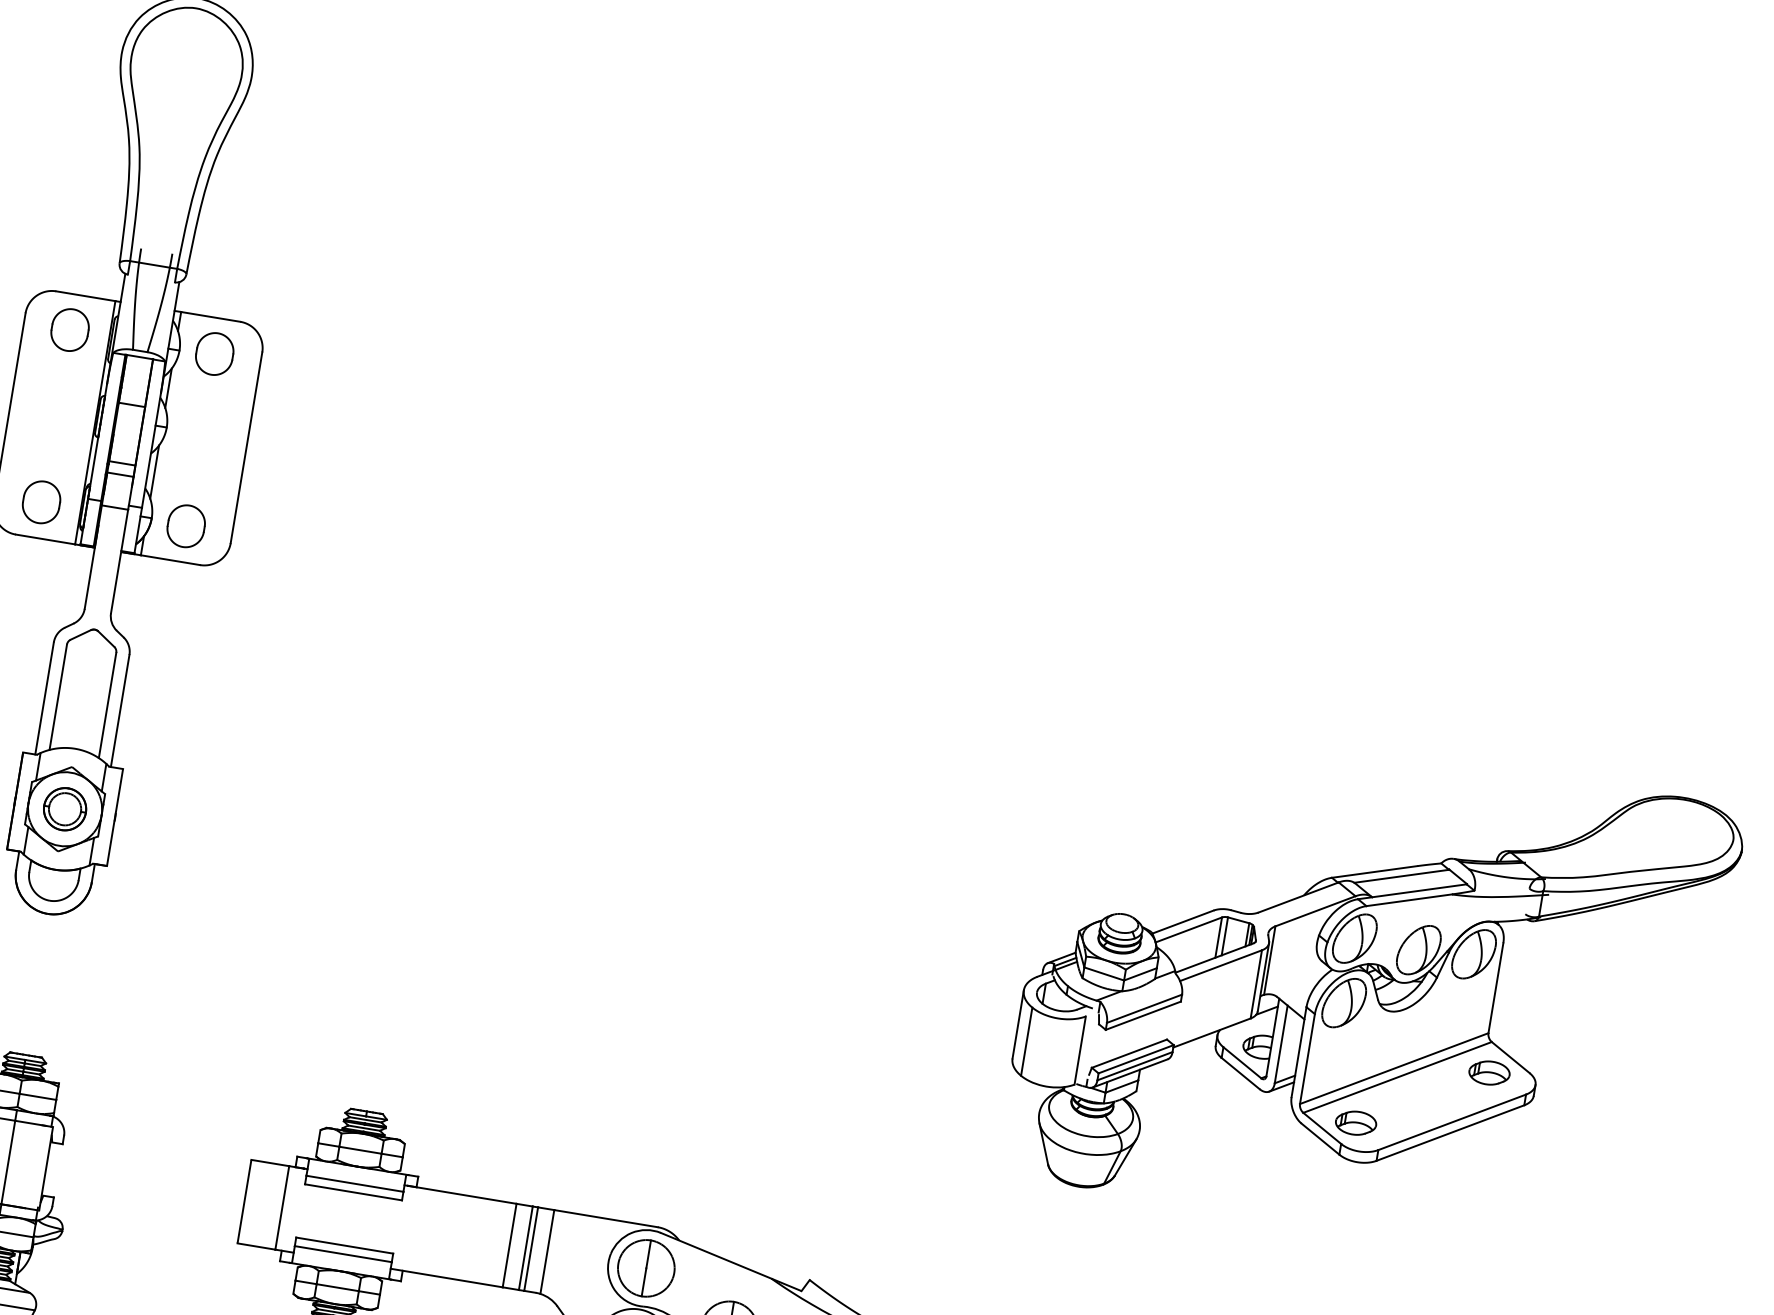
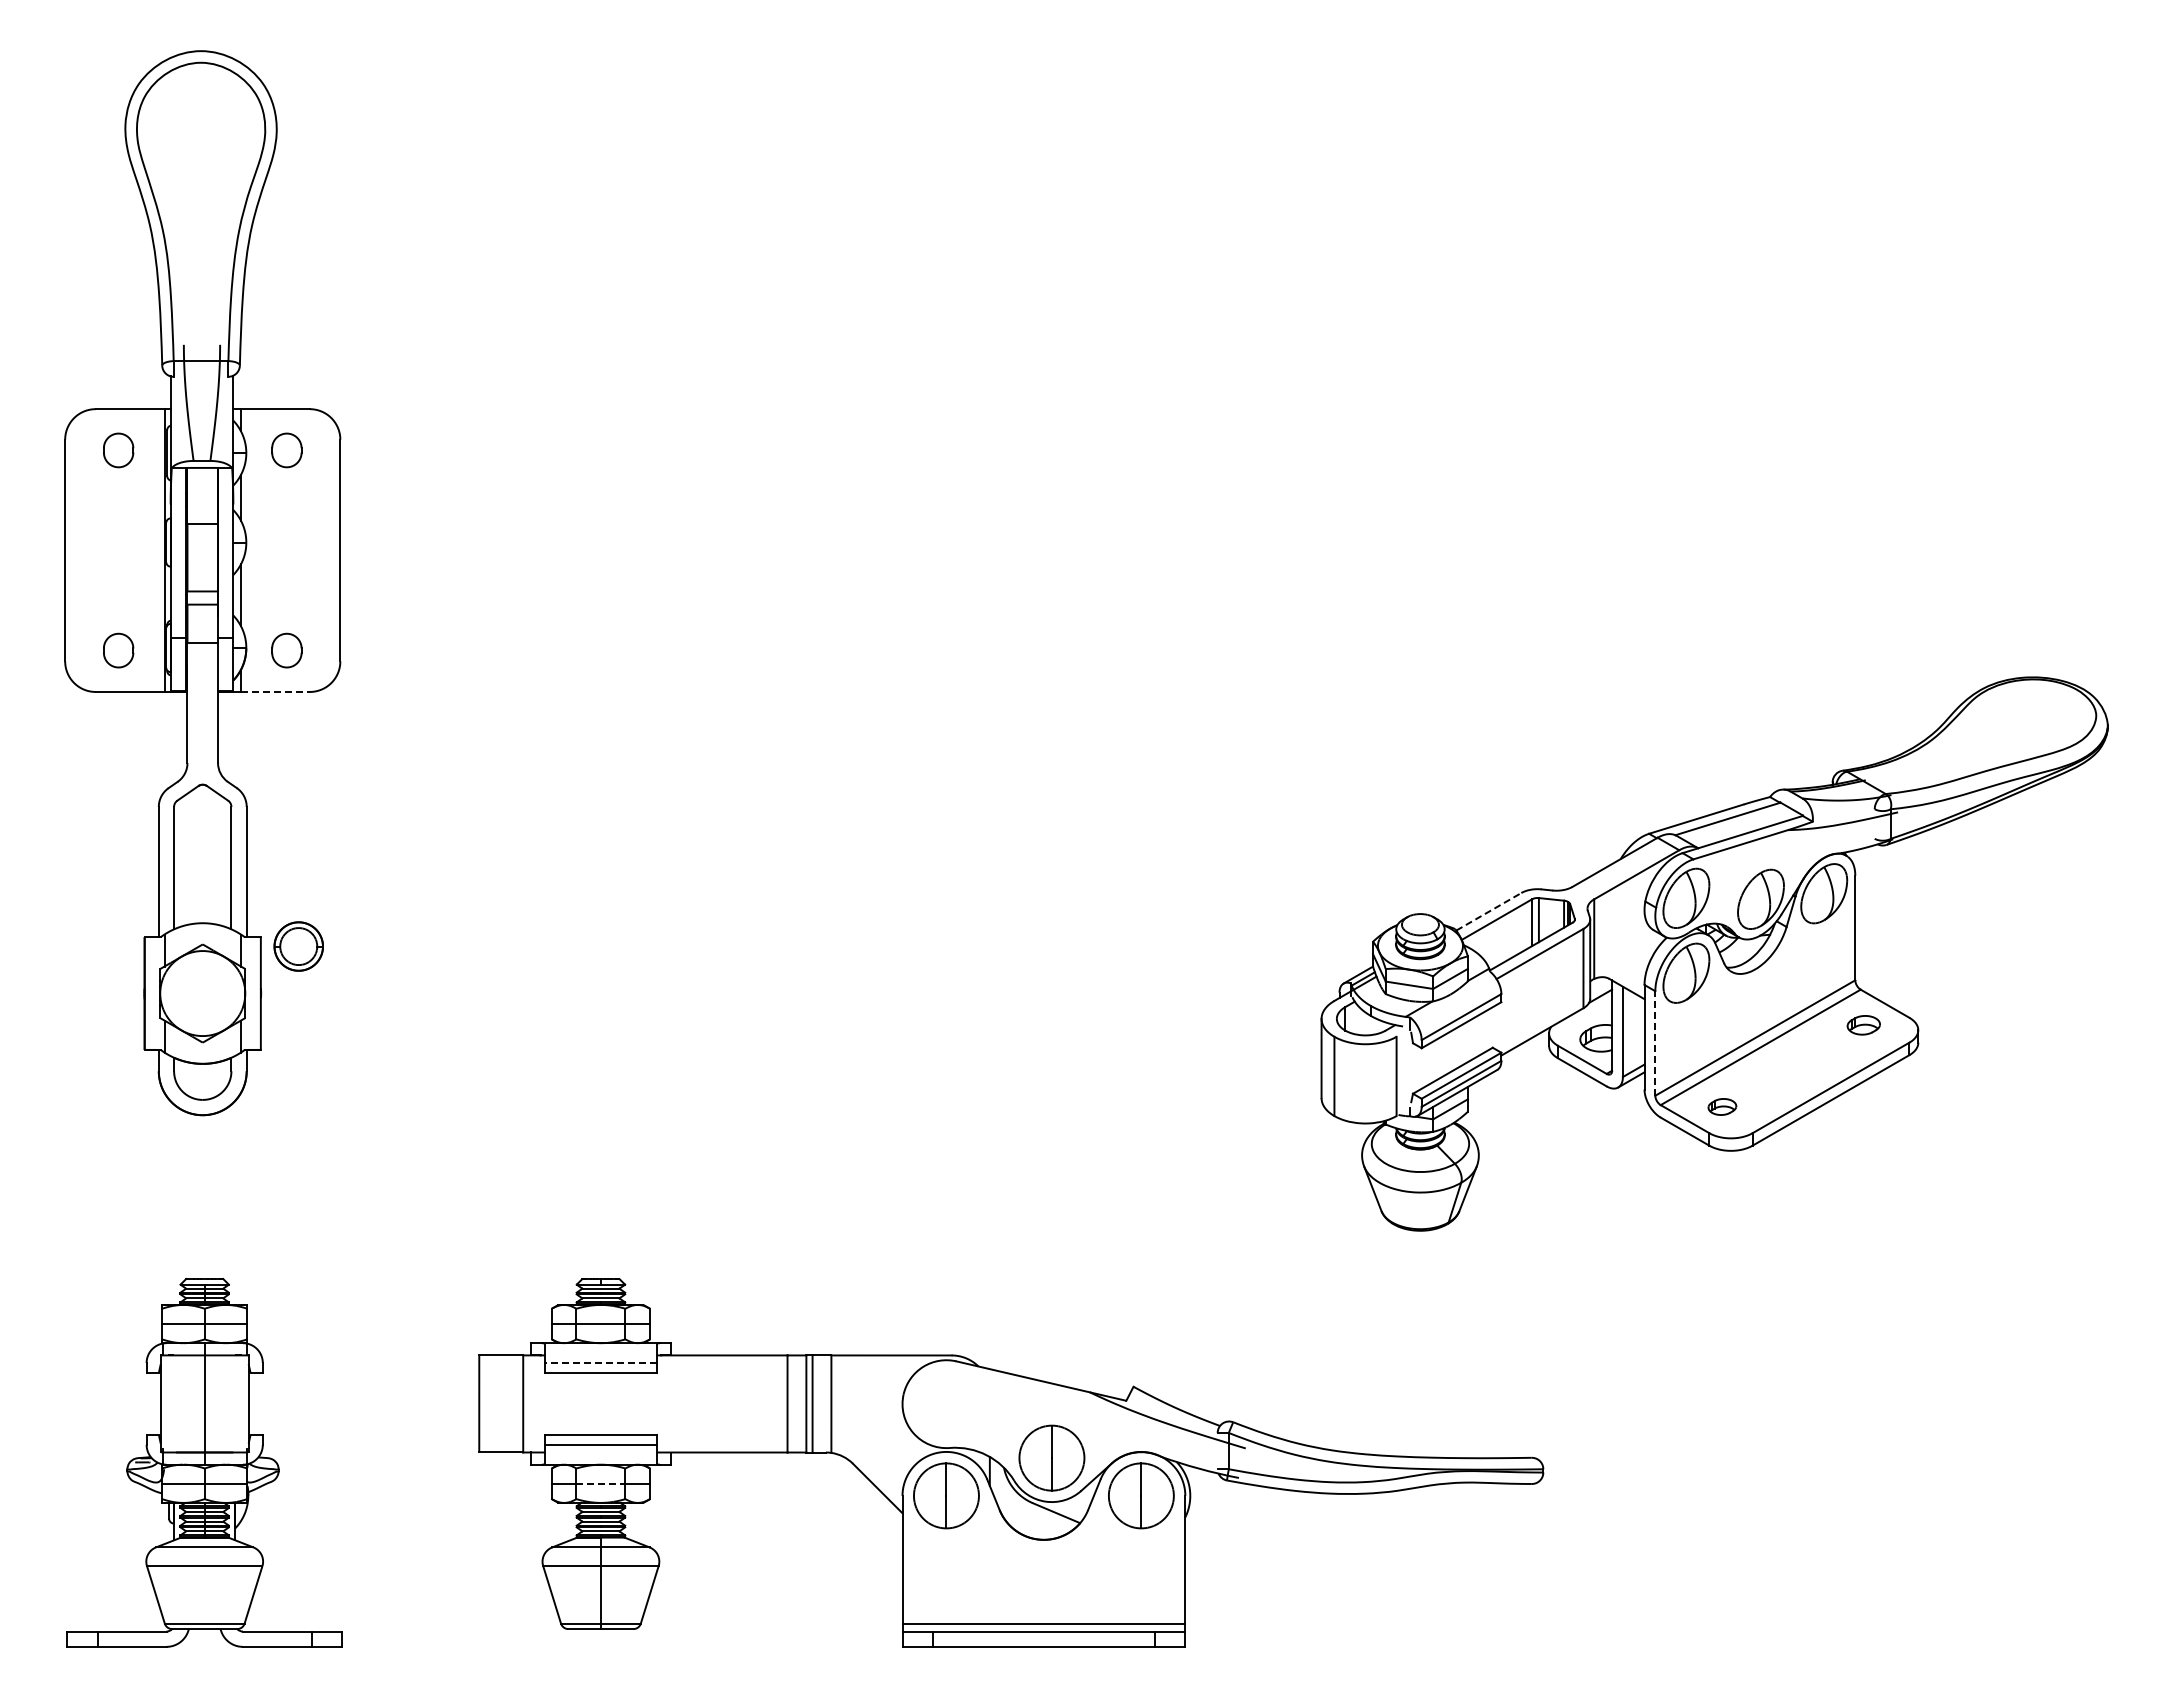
part: (69, 330) -> (118, 450), size x0.7
part: (214, 354) -> (286, 450), size x0.7
part: (41, 502) -> (118, 650), size x0.7
part: (185, 526) -> (286, 650), size x0.7
line: (170, 559) -> (275, 691), solid -> dashed
part: (64, 809) -> (298, 946), moved
line: (1182, 921) -> (1488, 911), solid -> dashed
line: (1307, 1059) -> (1655, 1043), solid -> dashed
part: (1489, 1073) -> (1863, 1025), size x0.7
part: (1356, 1122) -> (1722, 1106), size x0.6
line: (354, 1184) -> (600, 1363), solid -> dashed
part: (646, 1267) -> (946, 1403), removed
line: (337, 1287) -> (600, 1483), solid -> dashed

